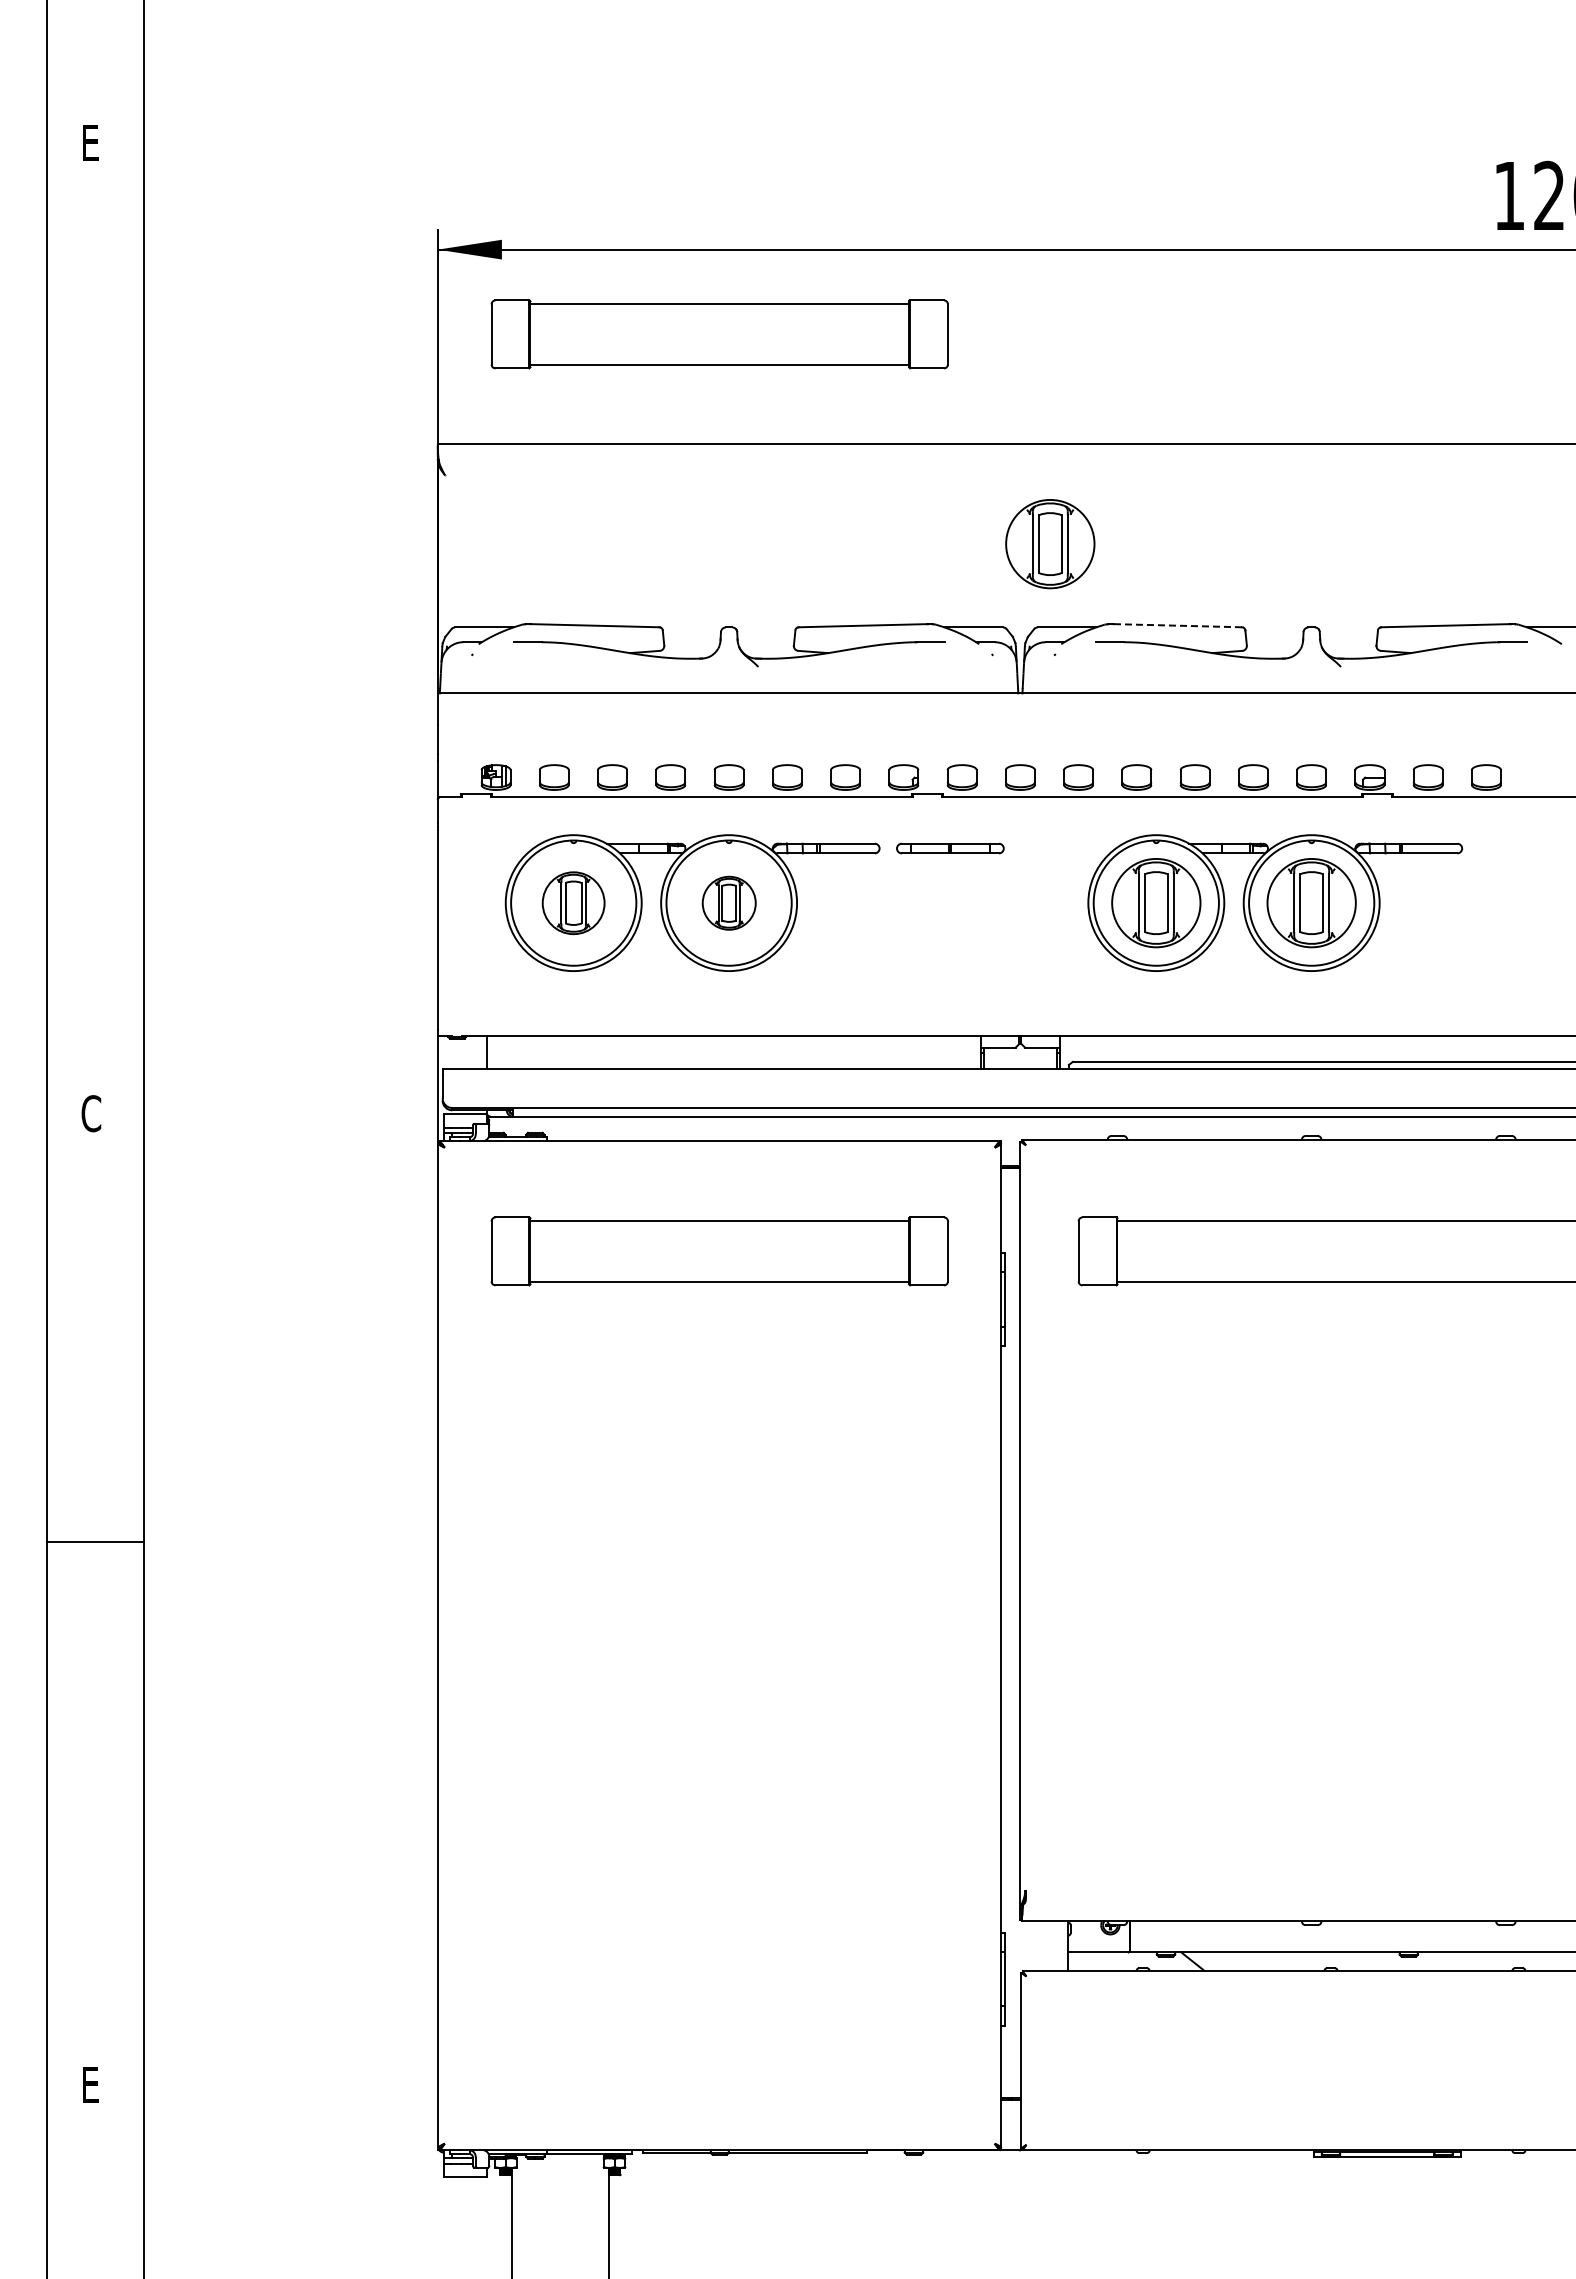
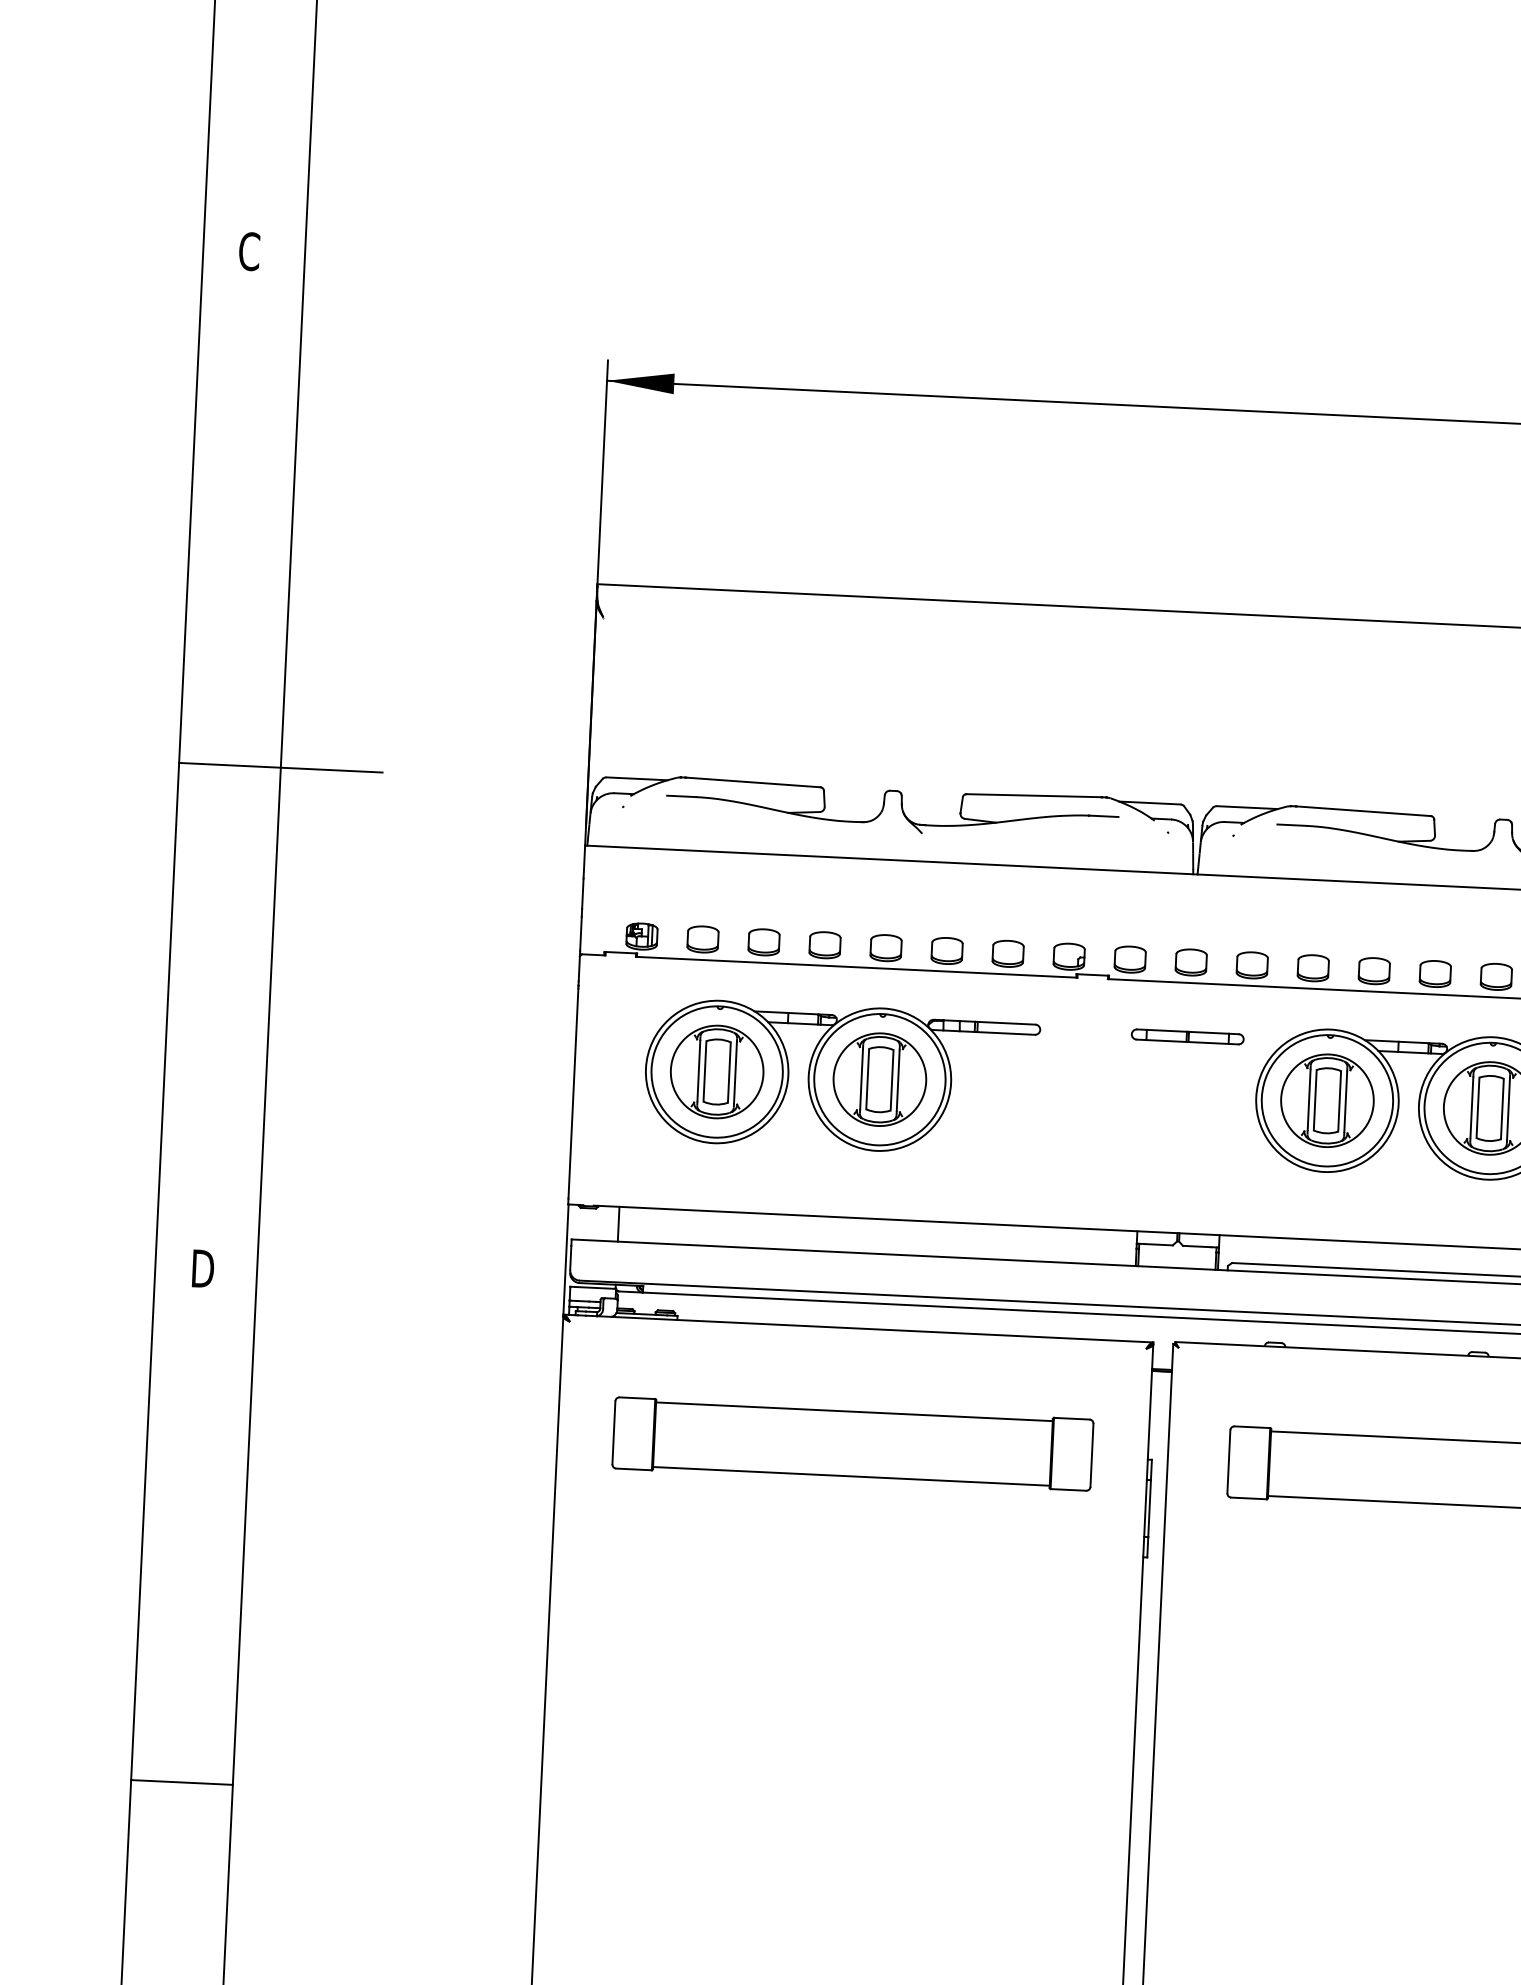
text: (91, 142) -> (249, 251), E -> C
part: (719, 334) -> (897, 483), removed
part: (1050, 544) -> (1234, 719), removed
line: (1177, 625) -> (1363, 811), dashed -> solid
line: (144, 632) -> (280, 767), added
part: (950, 848) -> (1187, 1036), moved
part: (573, 903) -> (716, 1072), size x1.43
part: (729, 903) -> (880, 1080), size x1.67
text: (92, 1113) -> (202, 1268), C -> D
line: (95, 1541) -> (181, 1782), moved

